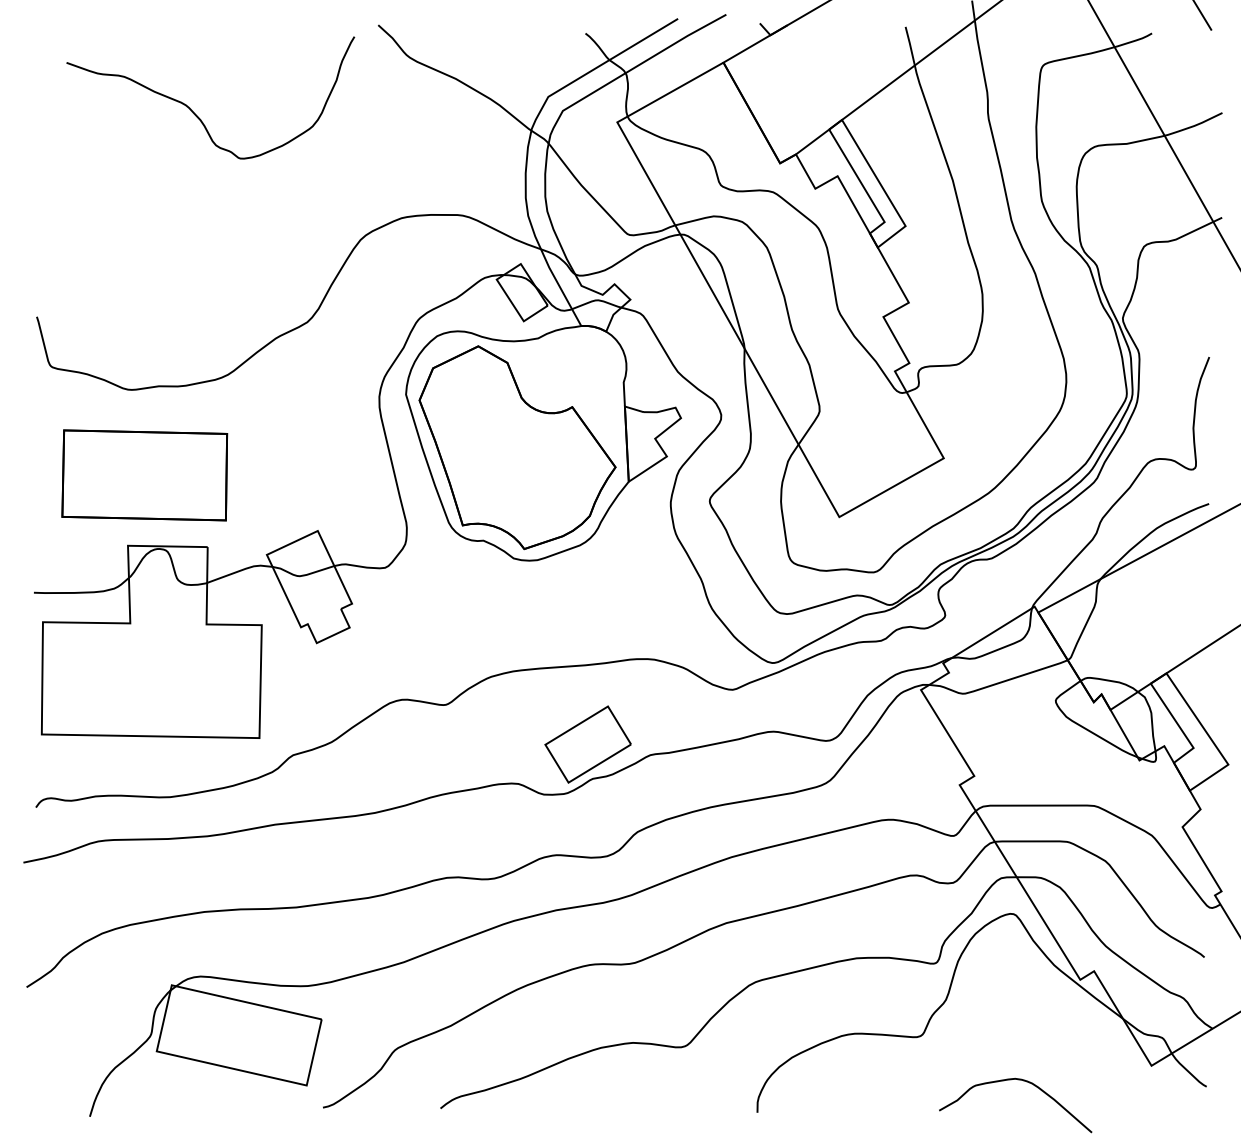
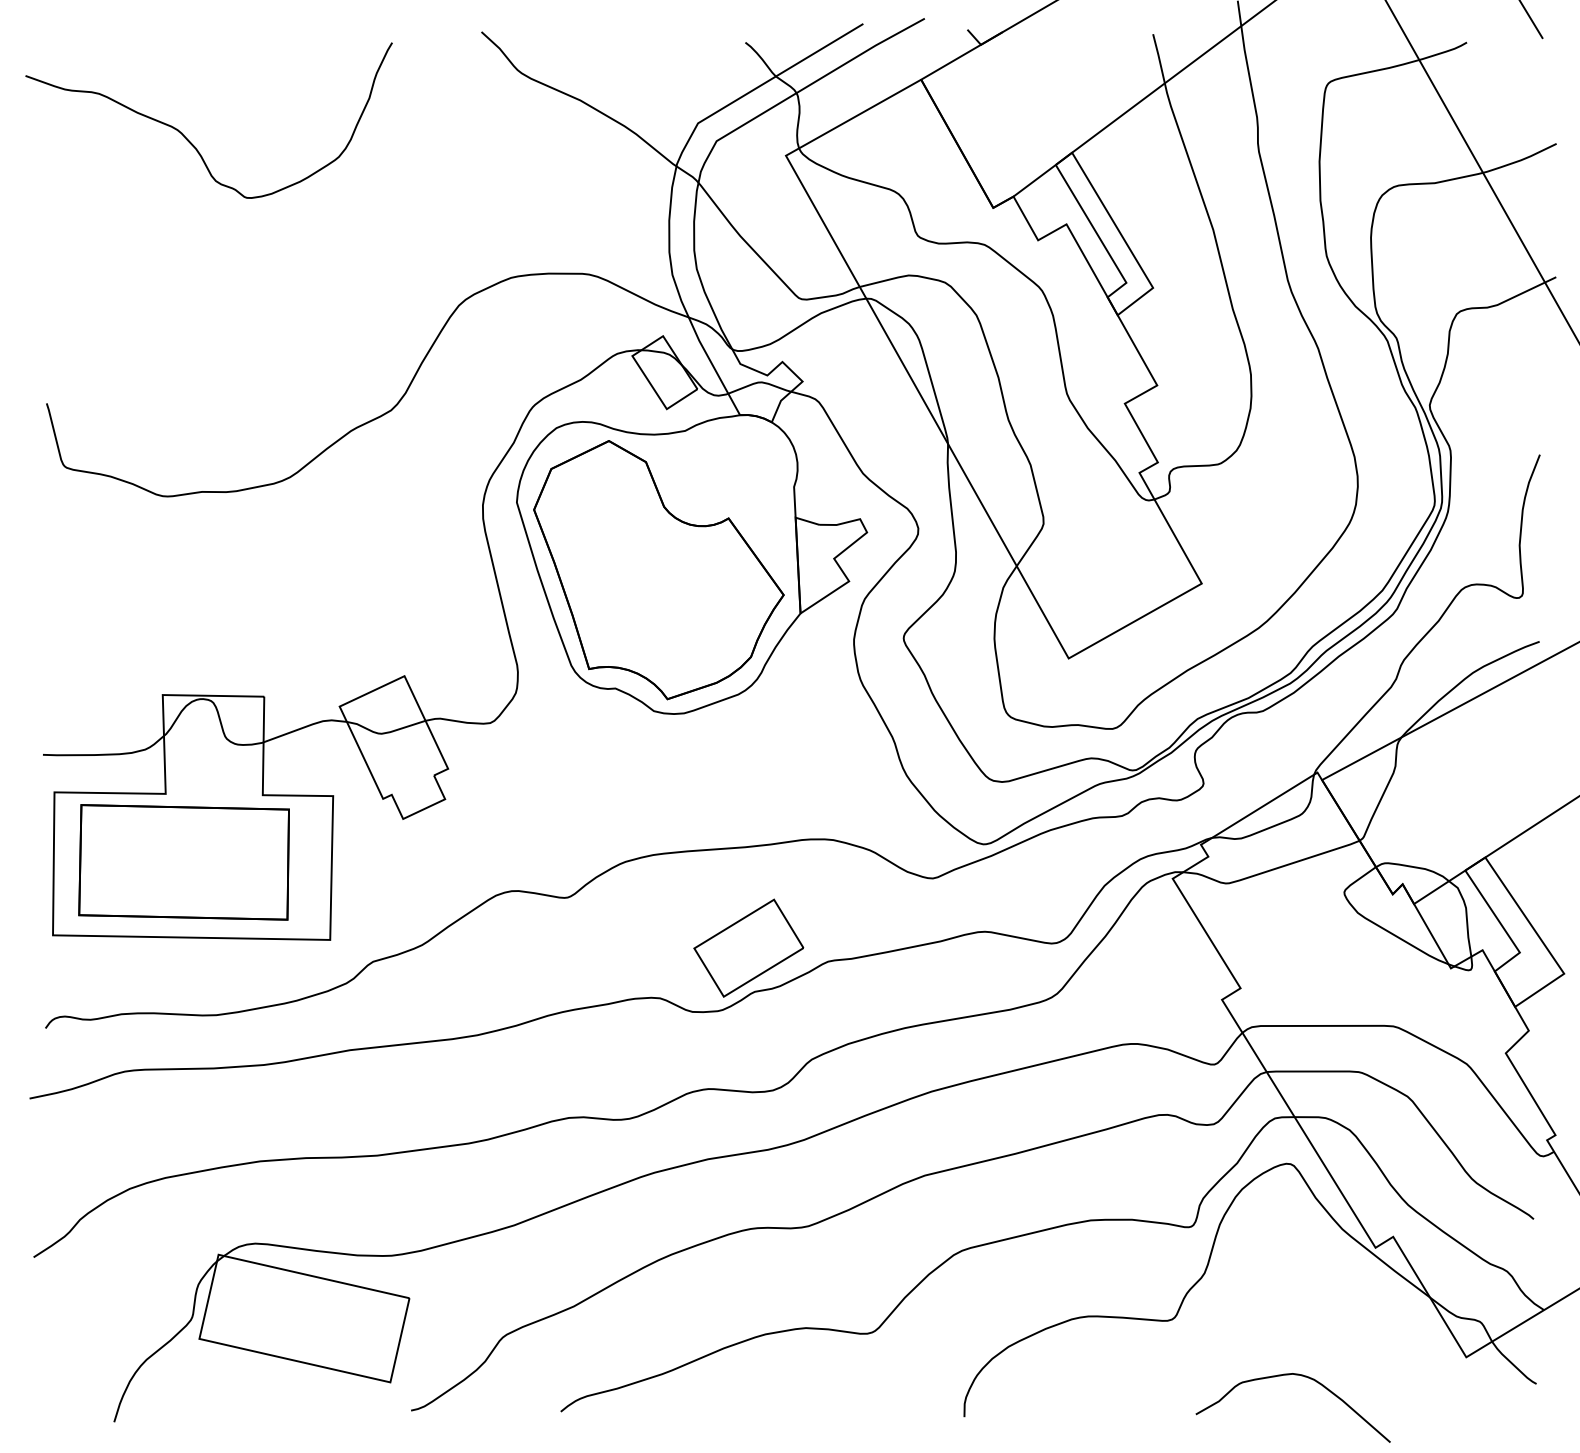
curve: (194, 112) -> (188, 139), moved
part: (144, 475) -> (183, 862), moved

